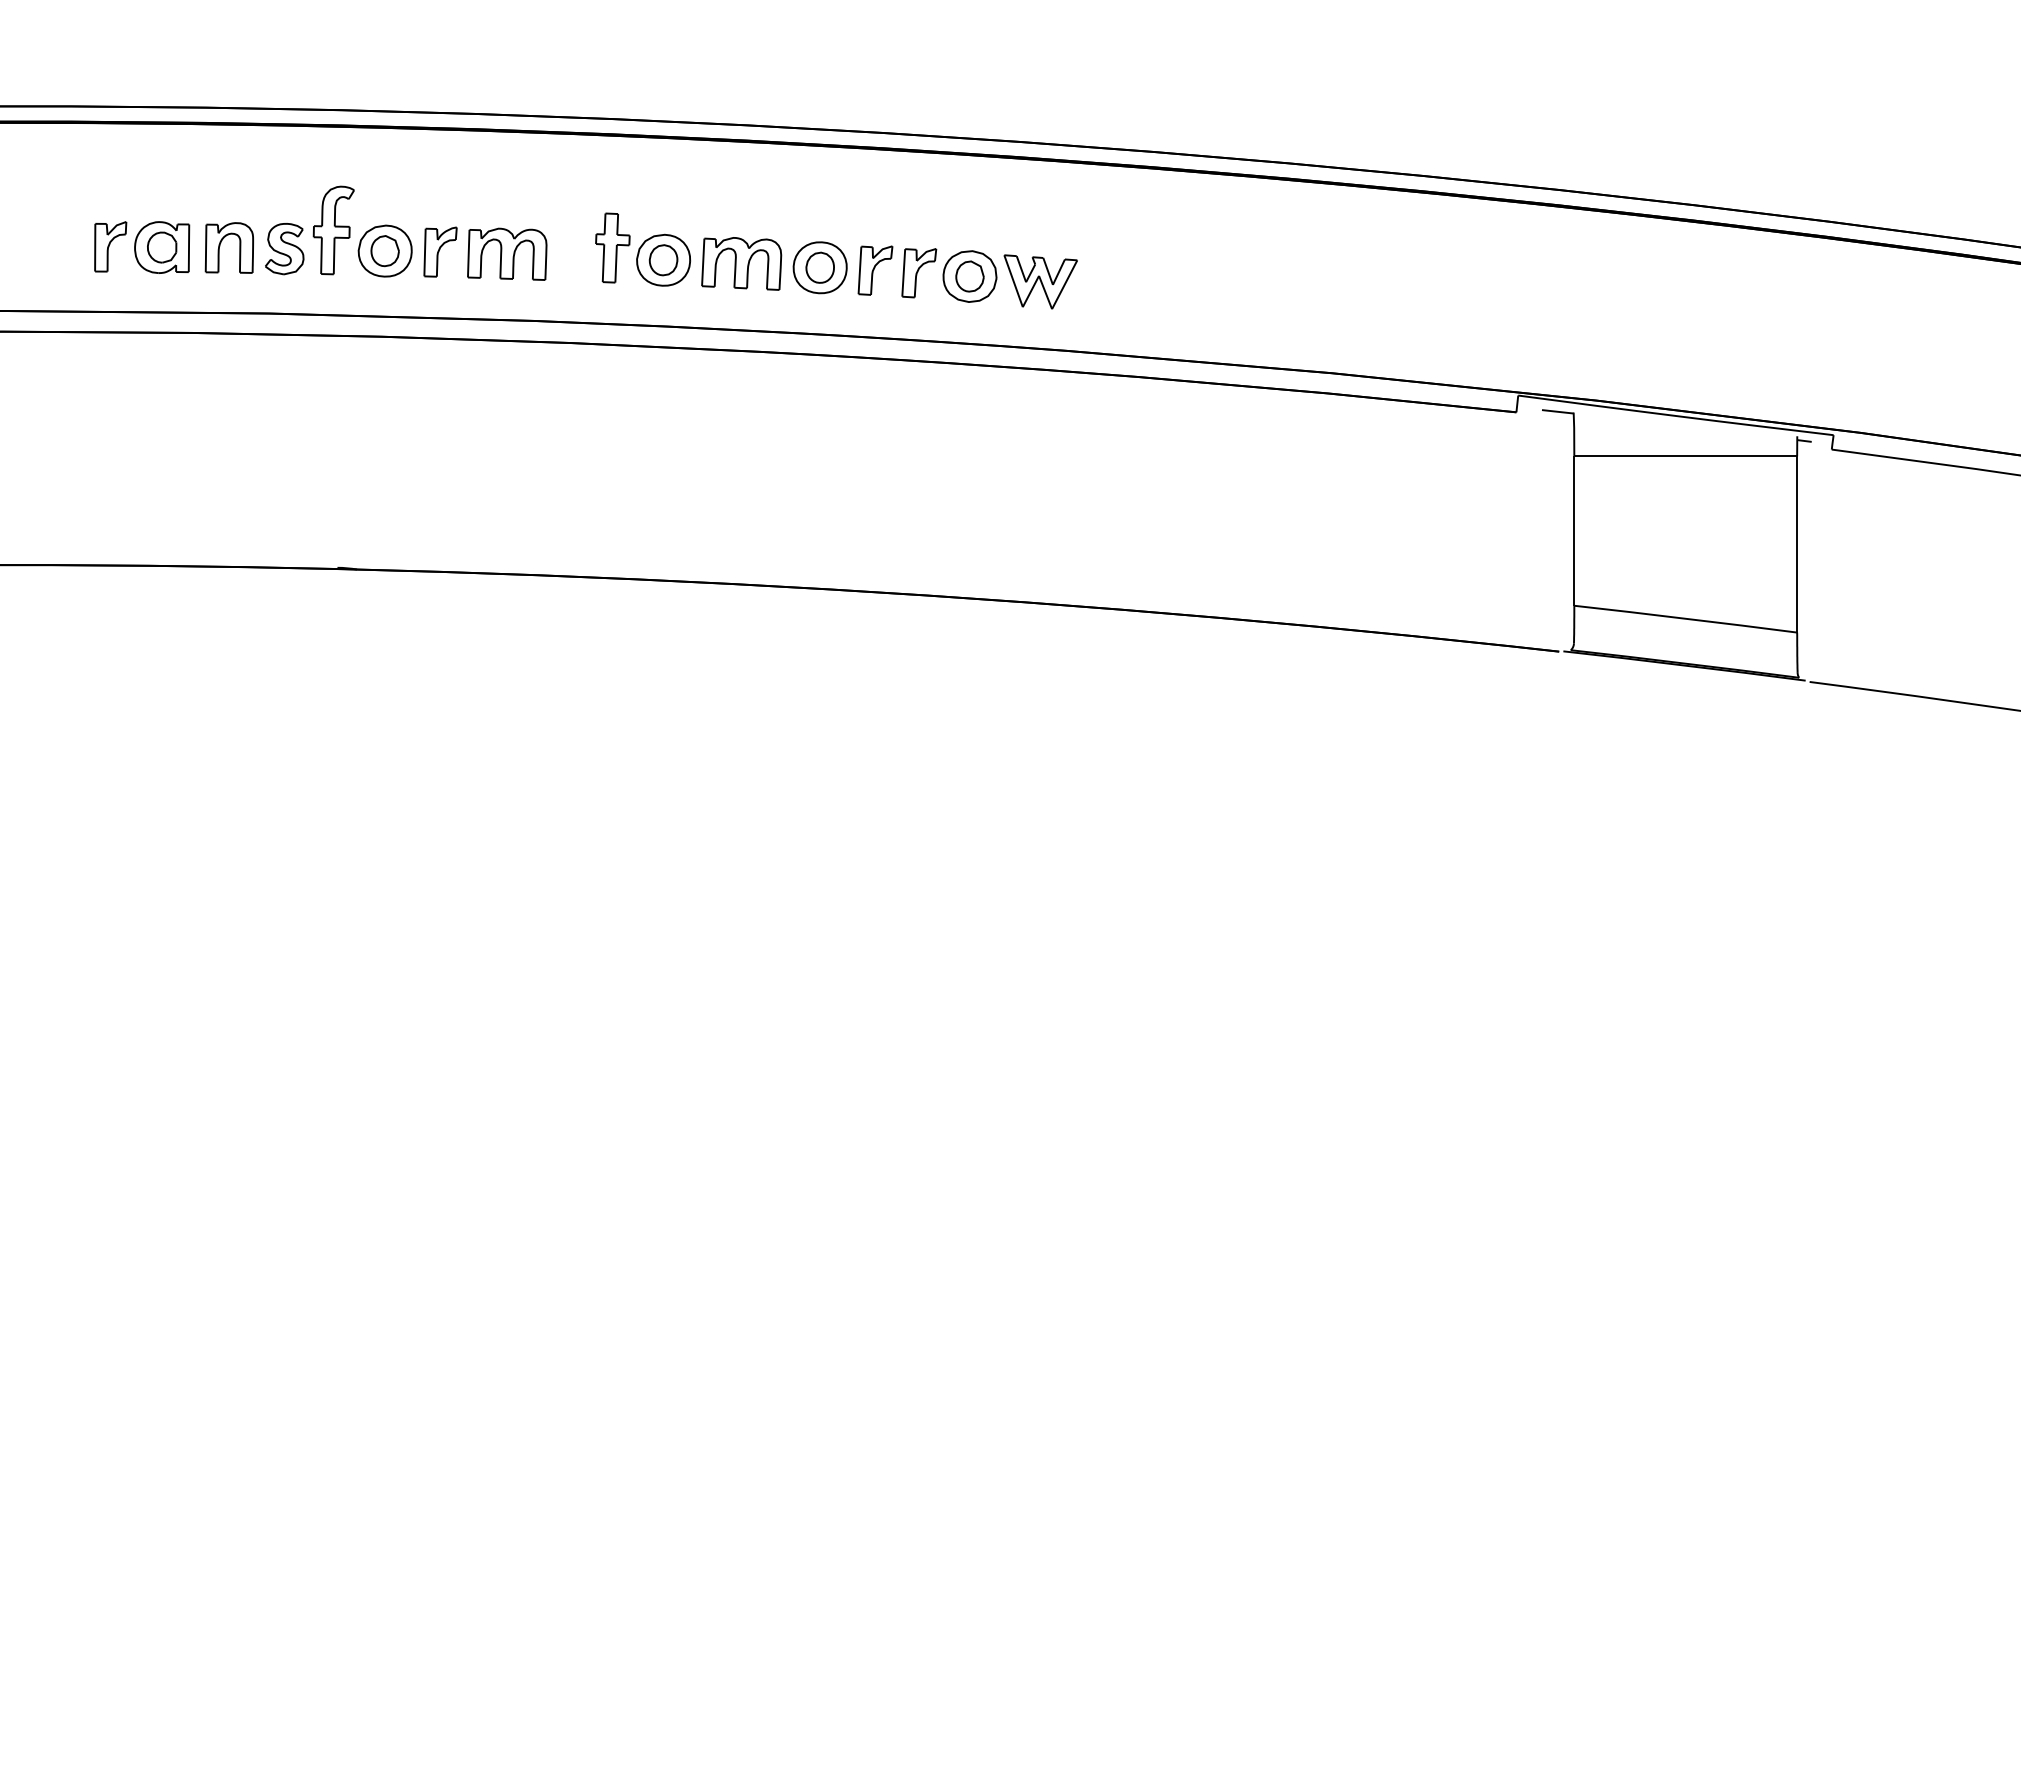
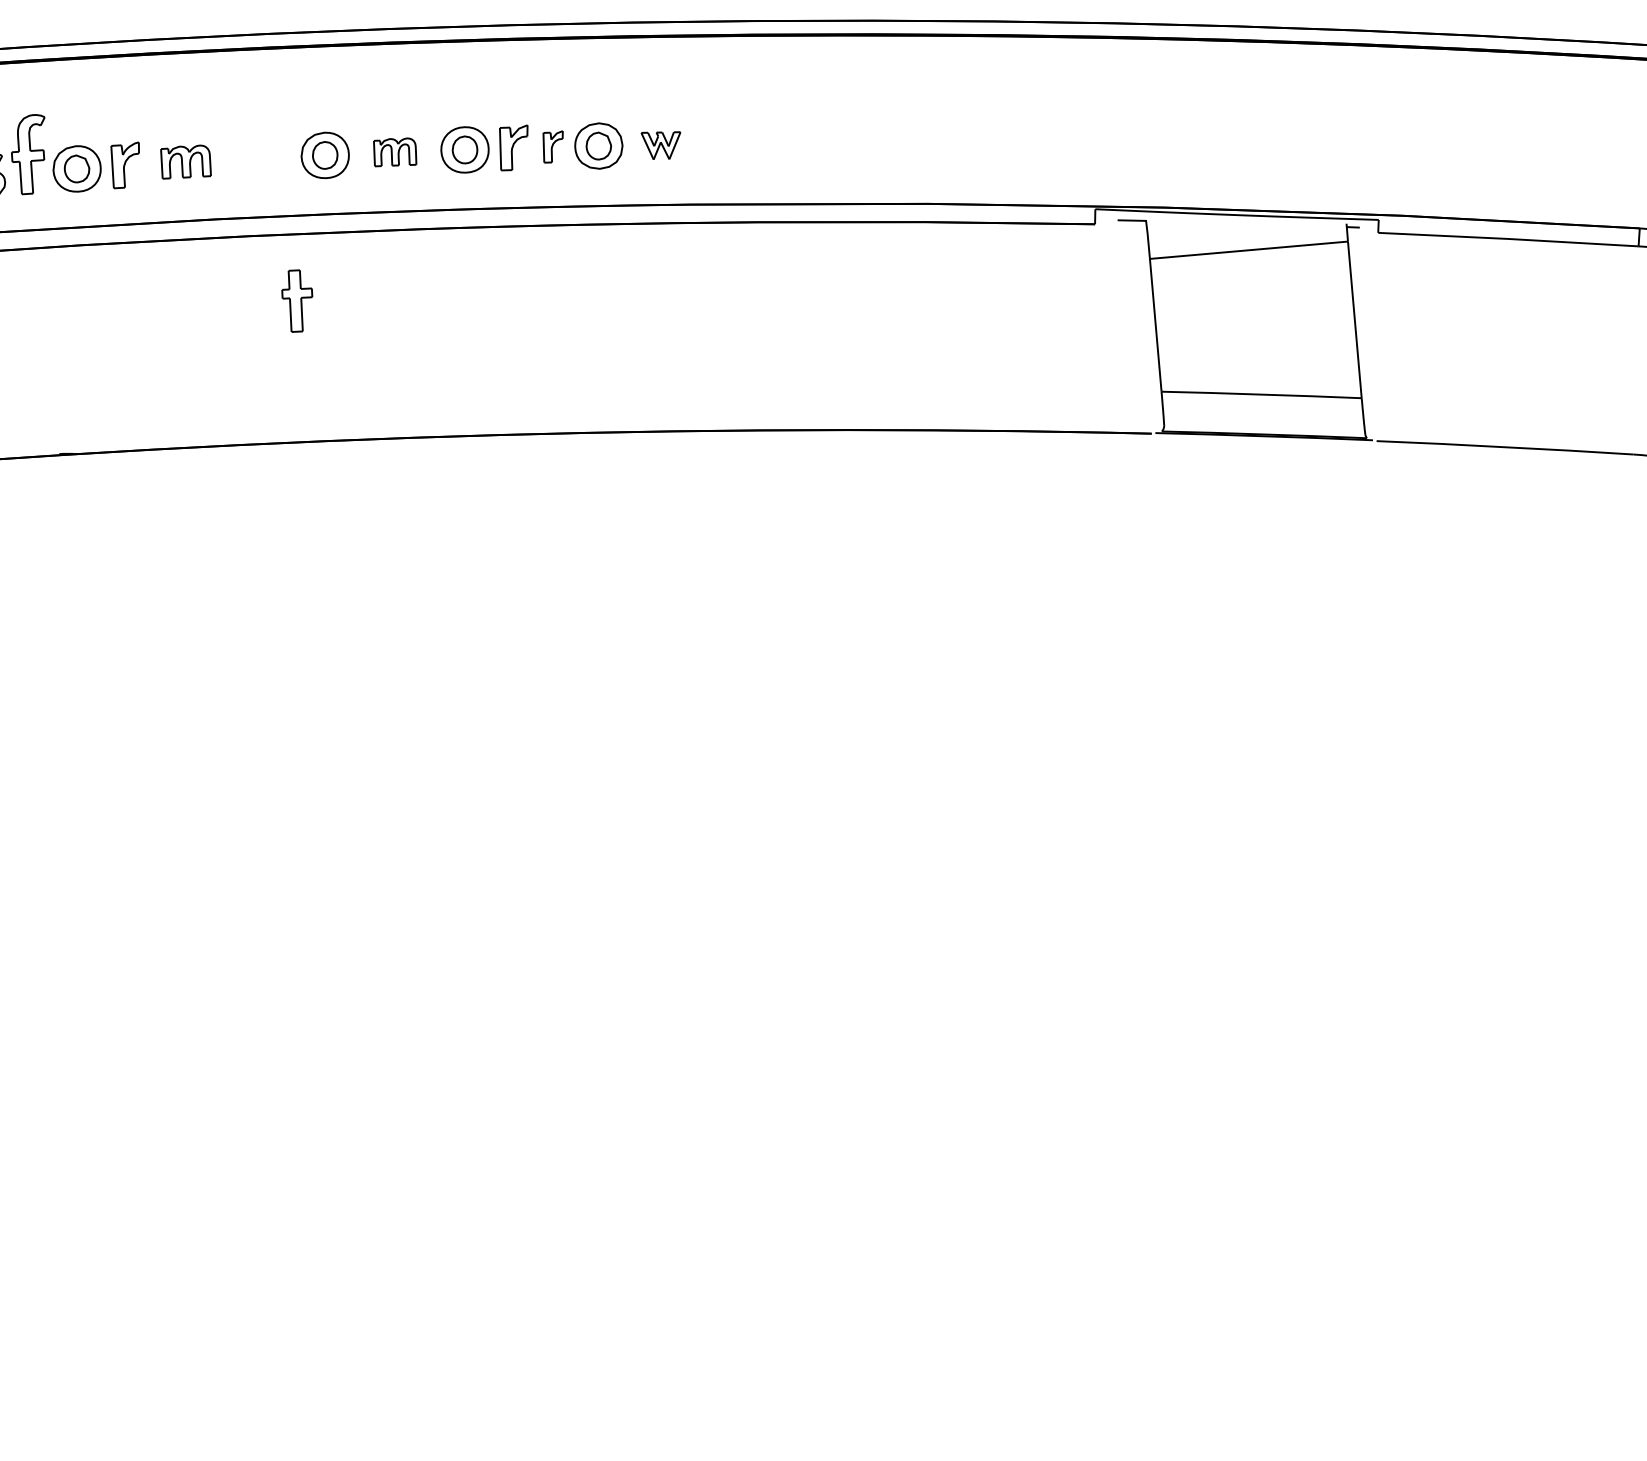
part: (612, 247) -> (297, 300), moved
part: (507, 253) -> (185, 161), size x0.7
part: (741, 263) -> (394, 152), size x0.6
part: (919, 273) -> (553, 147), size x0.7
part: (1040, 281) -> (661, 145), size x0.6

